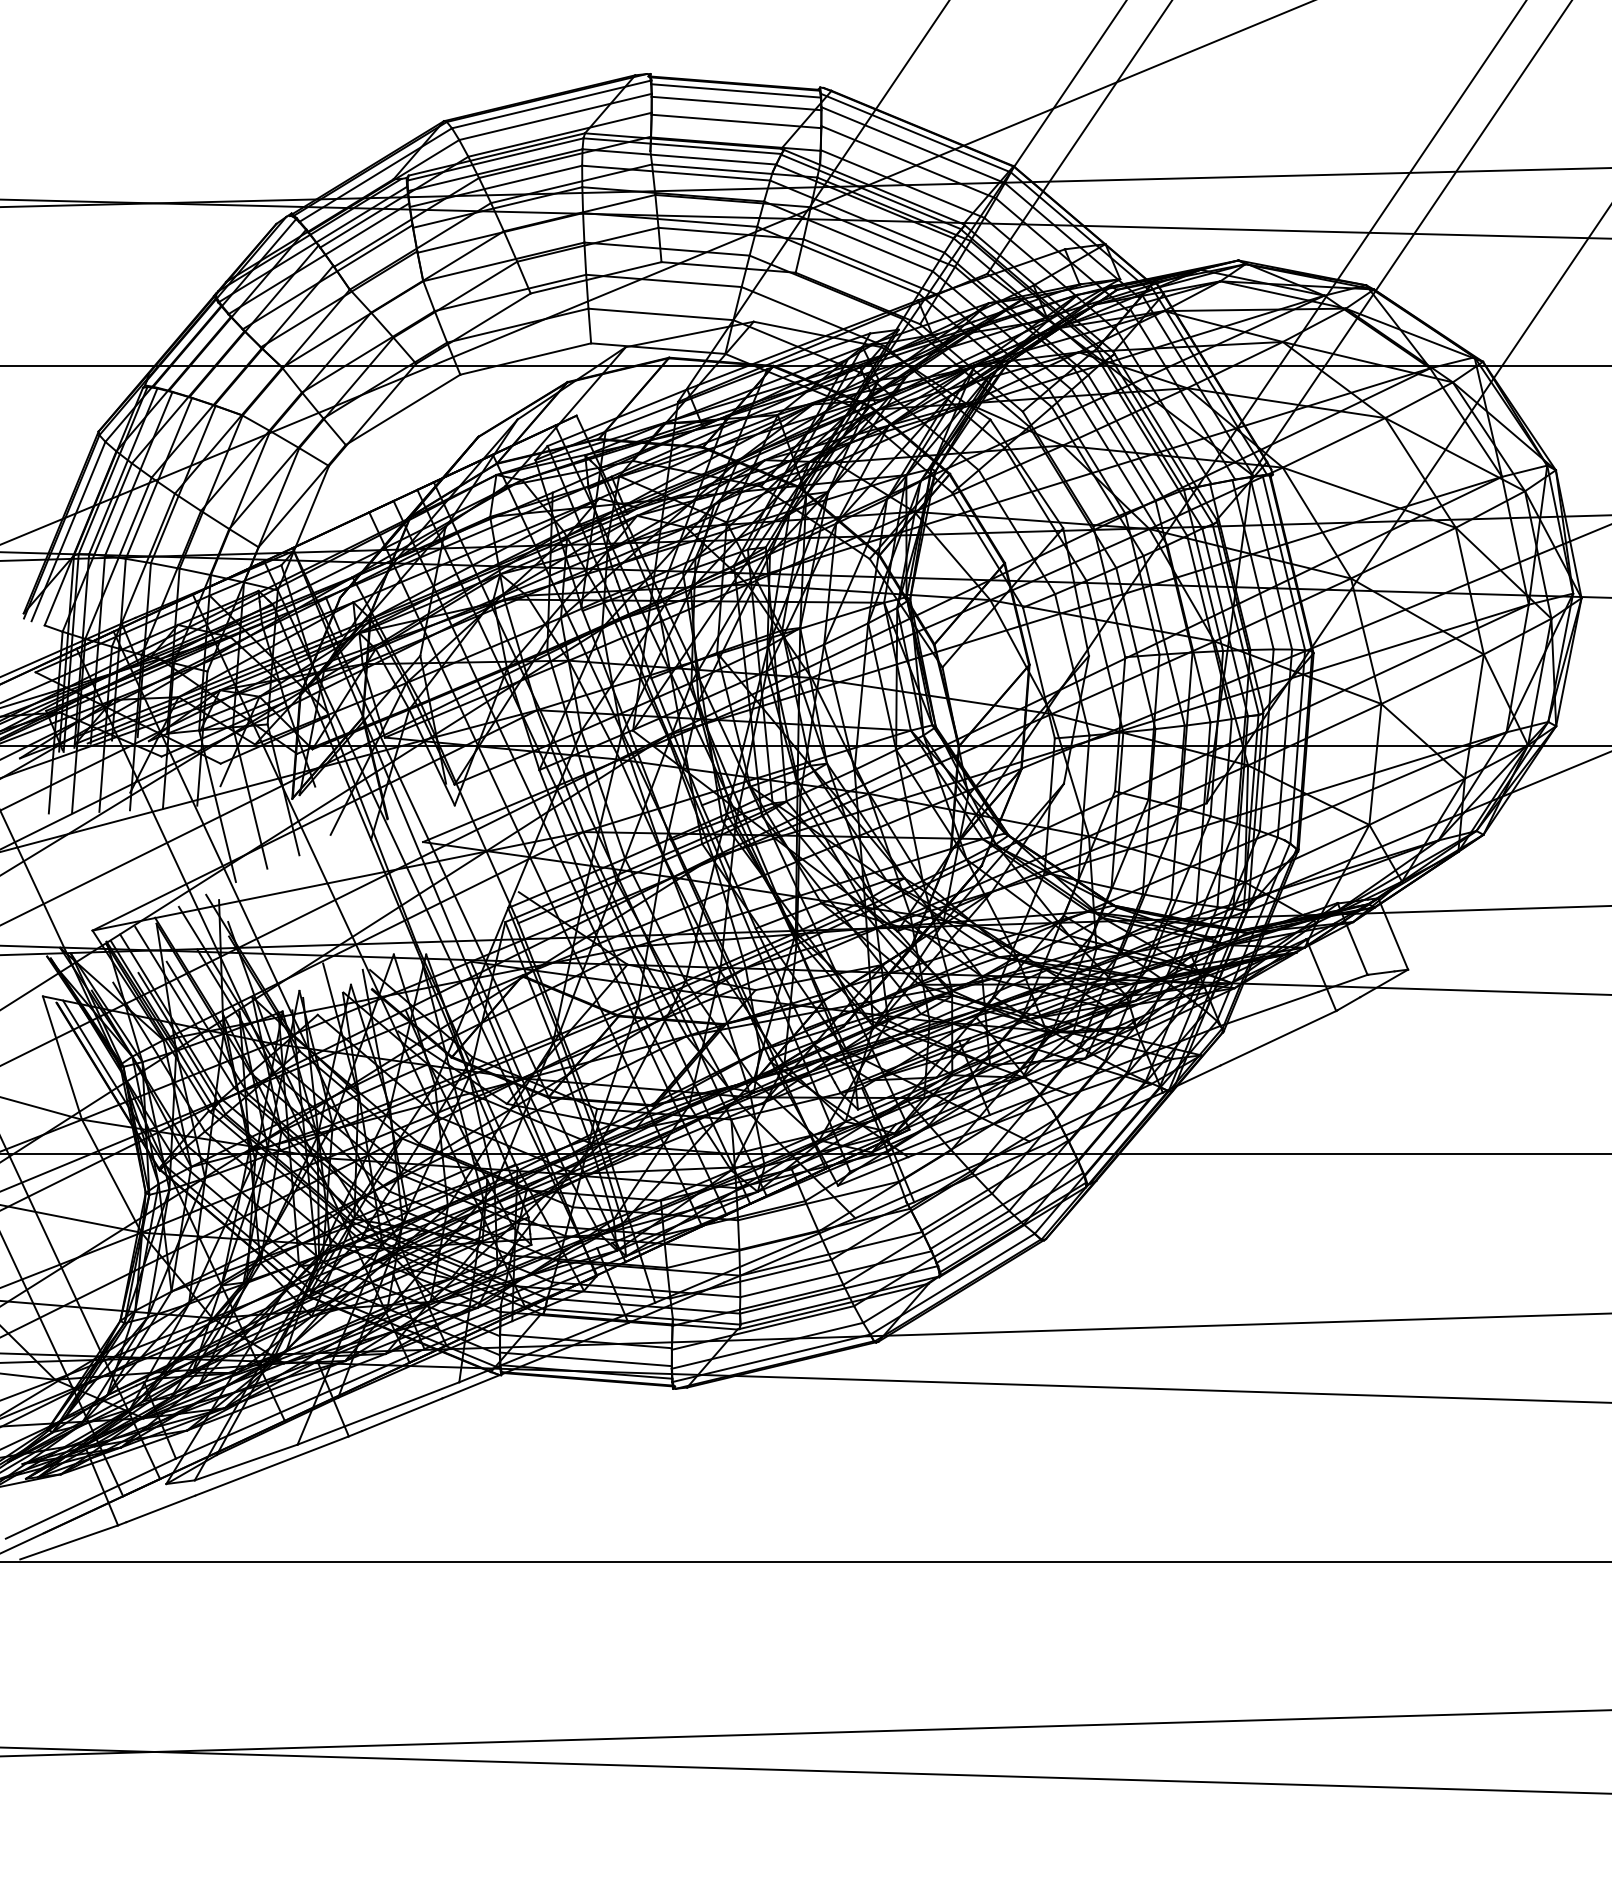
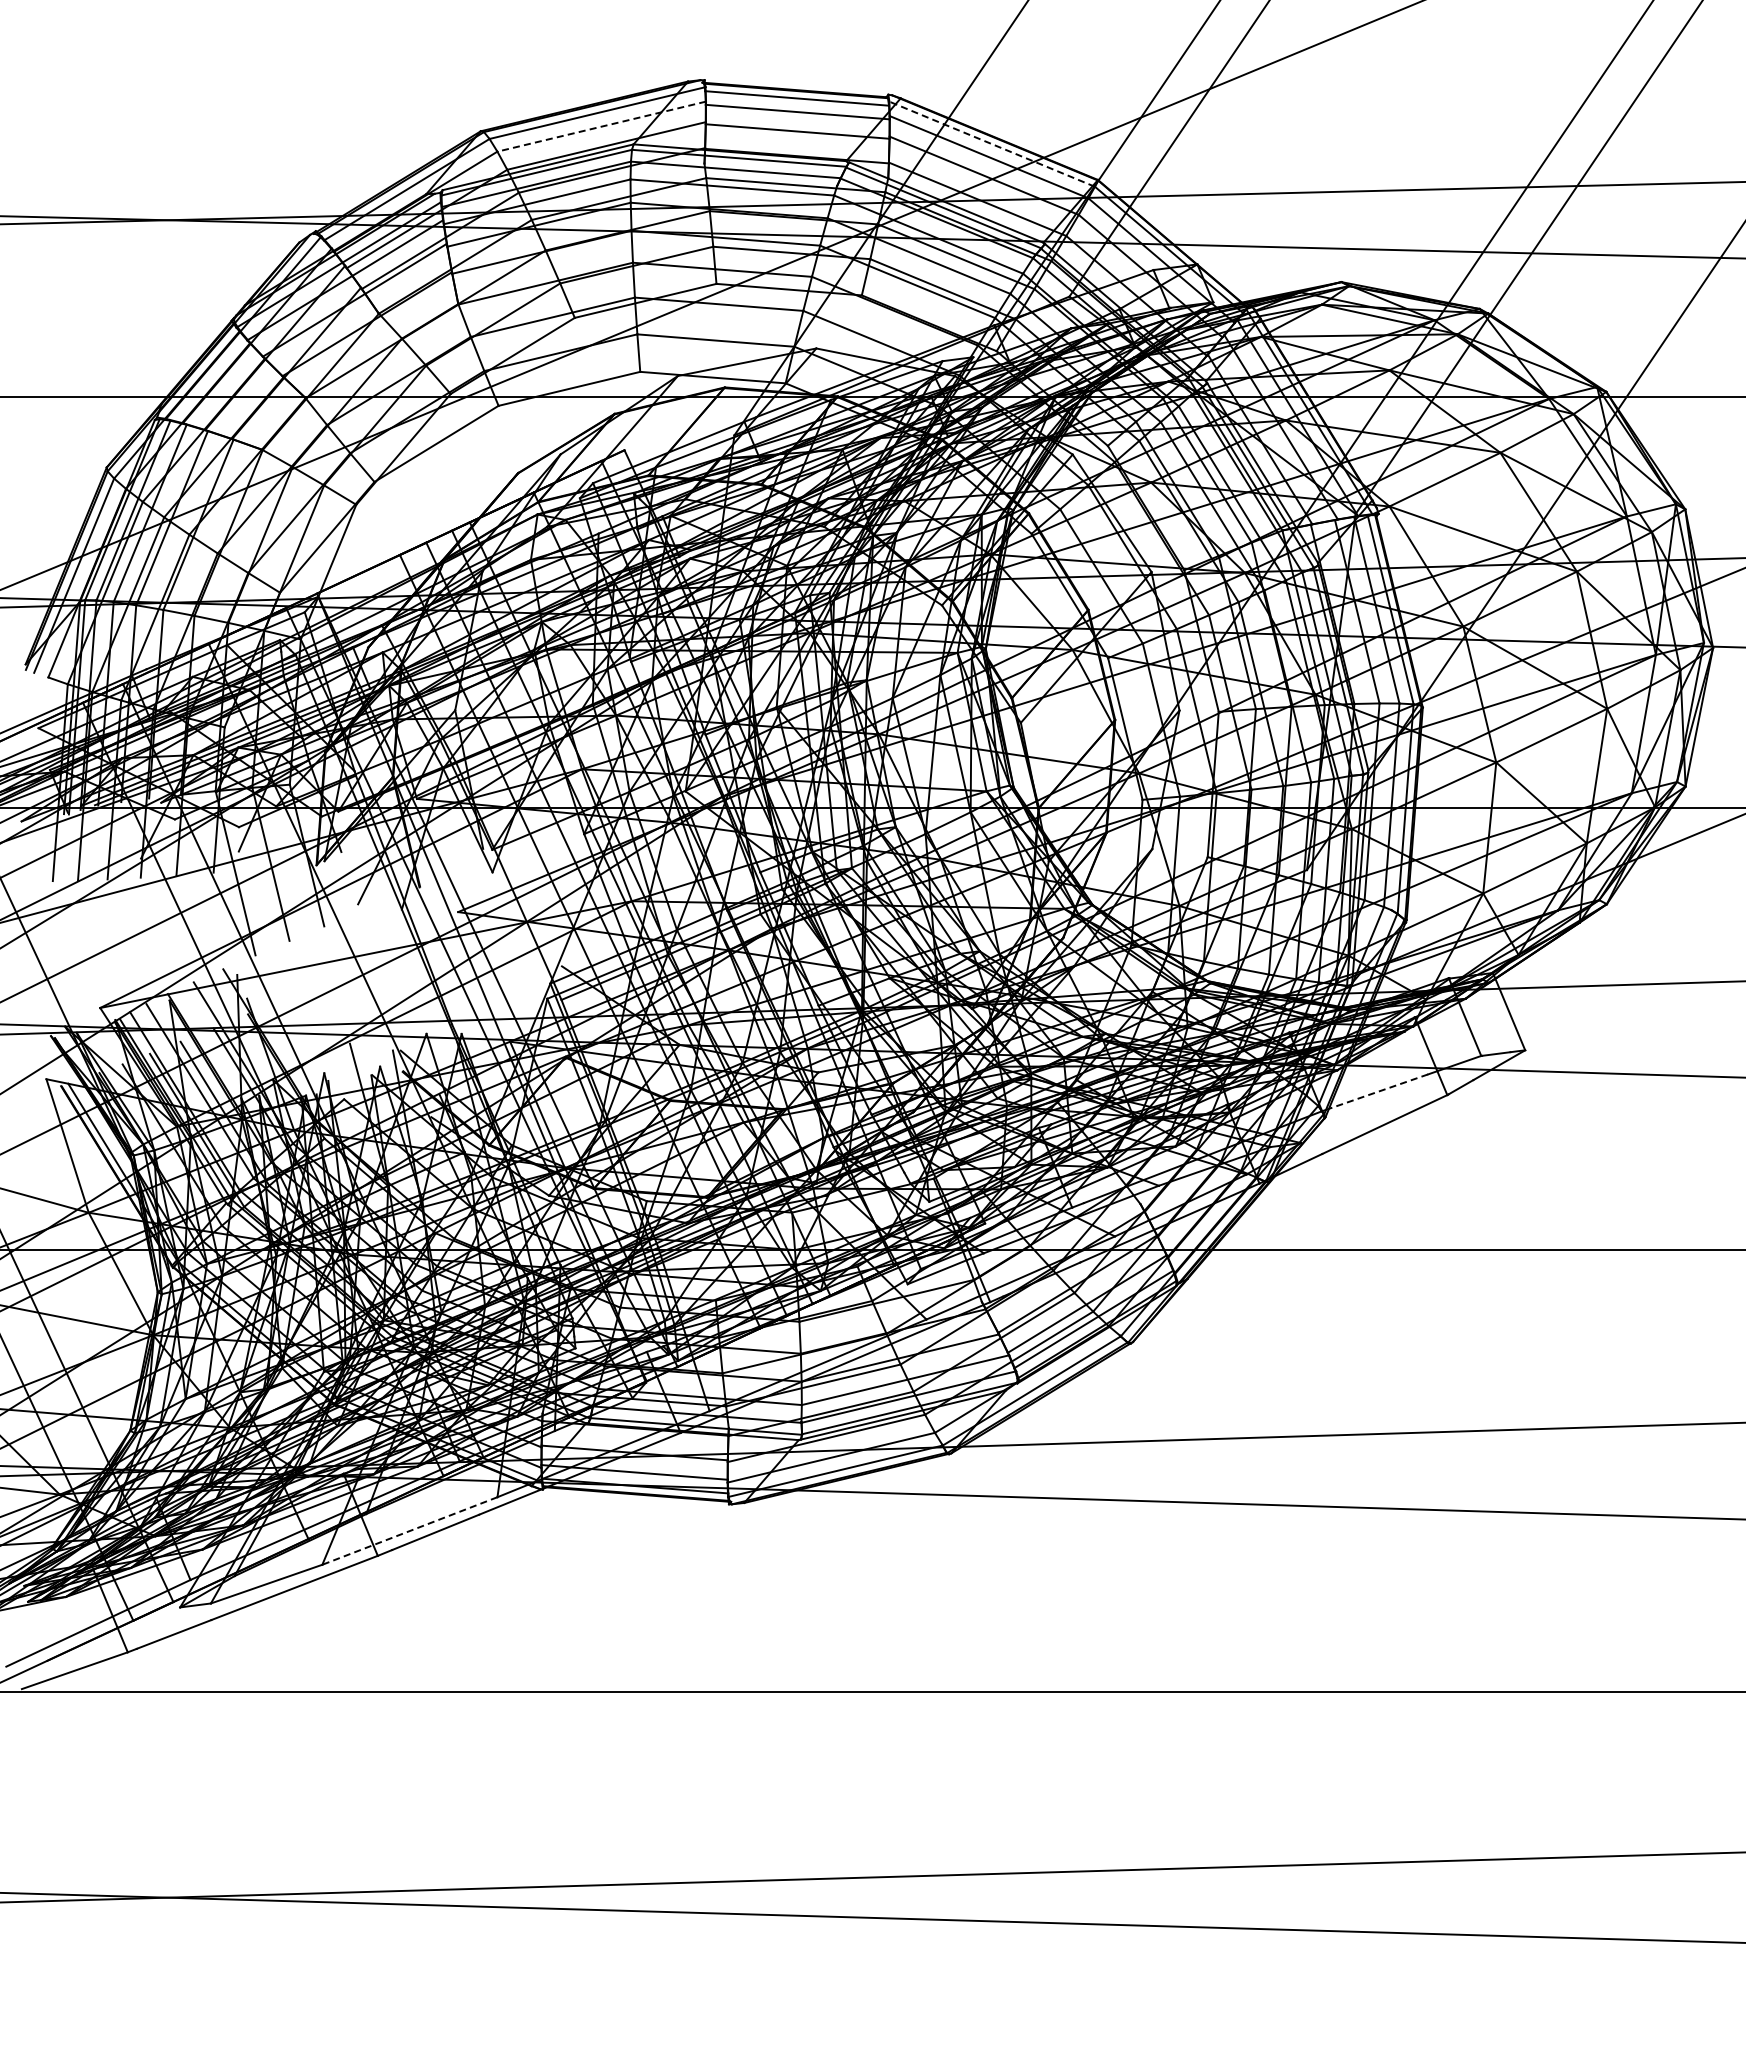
line: (555, 116) -> (601, 126), solid -> dashed
line: (915, 133) -> (991, 144), solid -> dashed
line: (1271, 1007) -> (1377, 1091), solid -> dashed
line: (378, 1413) -> (409, 1531), solid -> dashed

